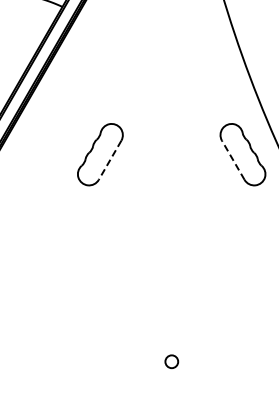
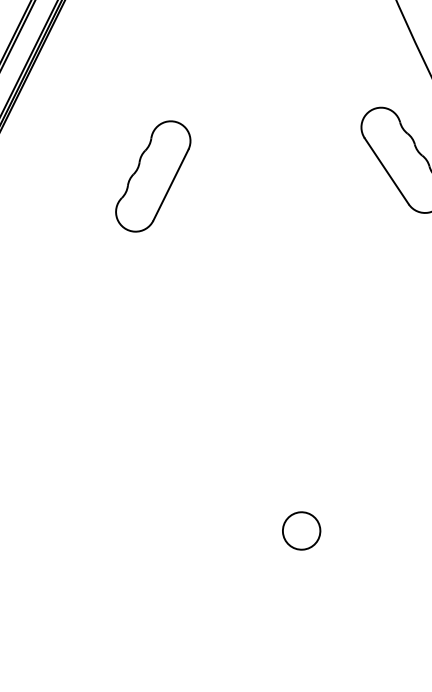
line: (110, 160) -> (171, 185), dashed -> solid
line: (233, 160) -> (387, 171), dashed -> solid
circle: (171, 361) -> (301, 530), size x1.67

